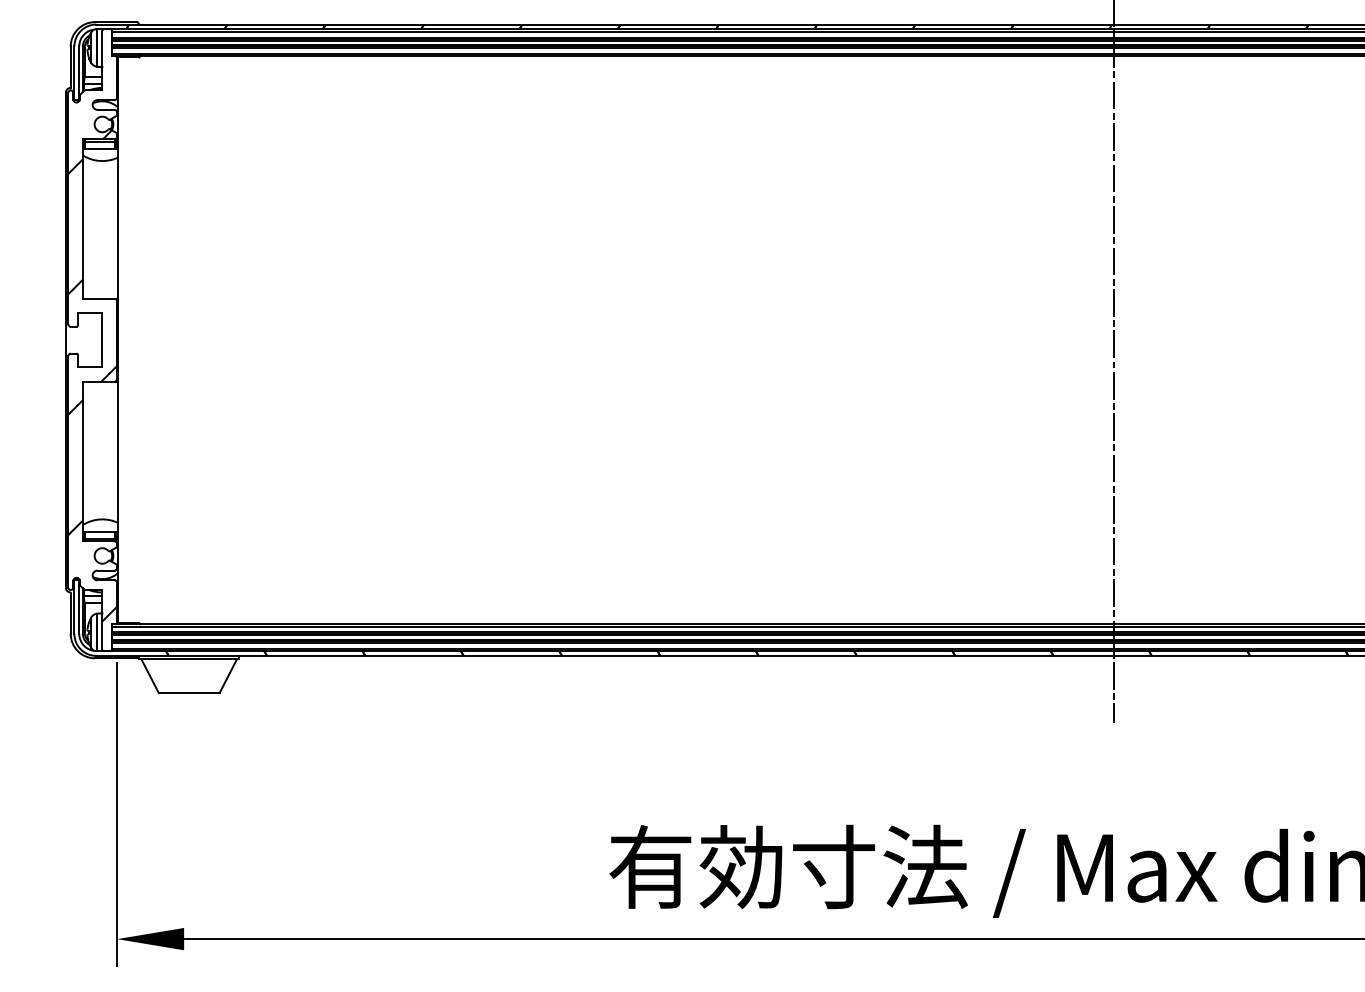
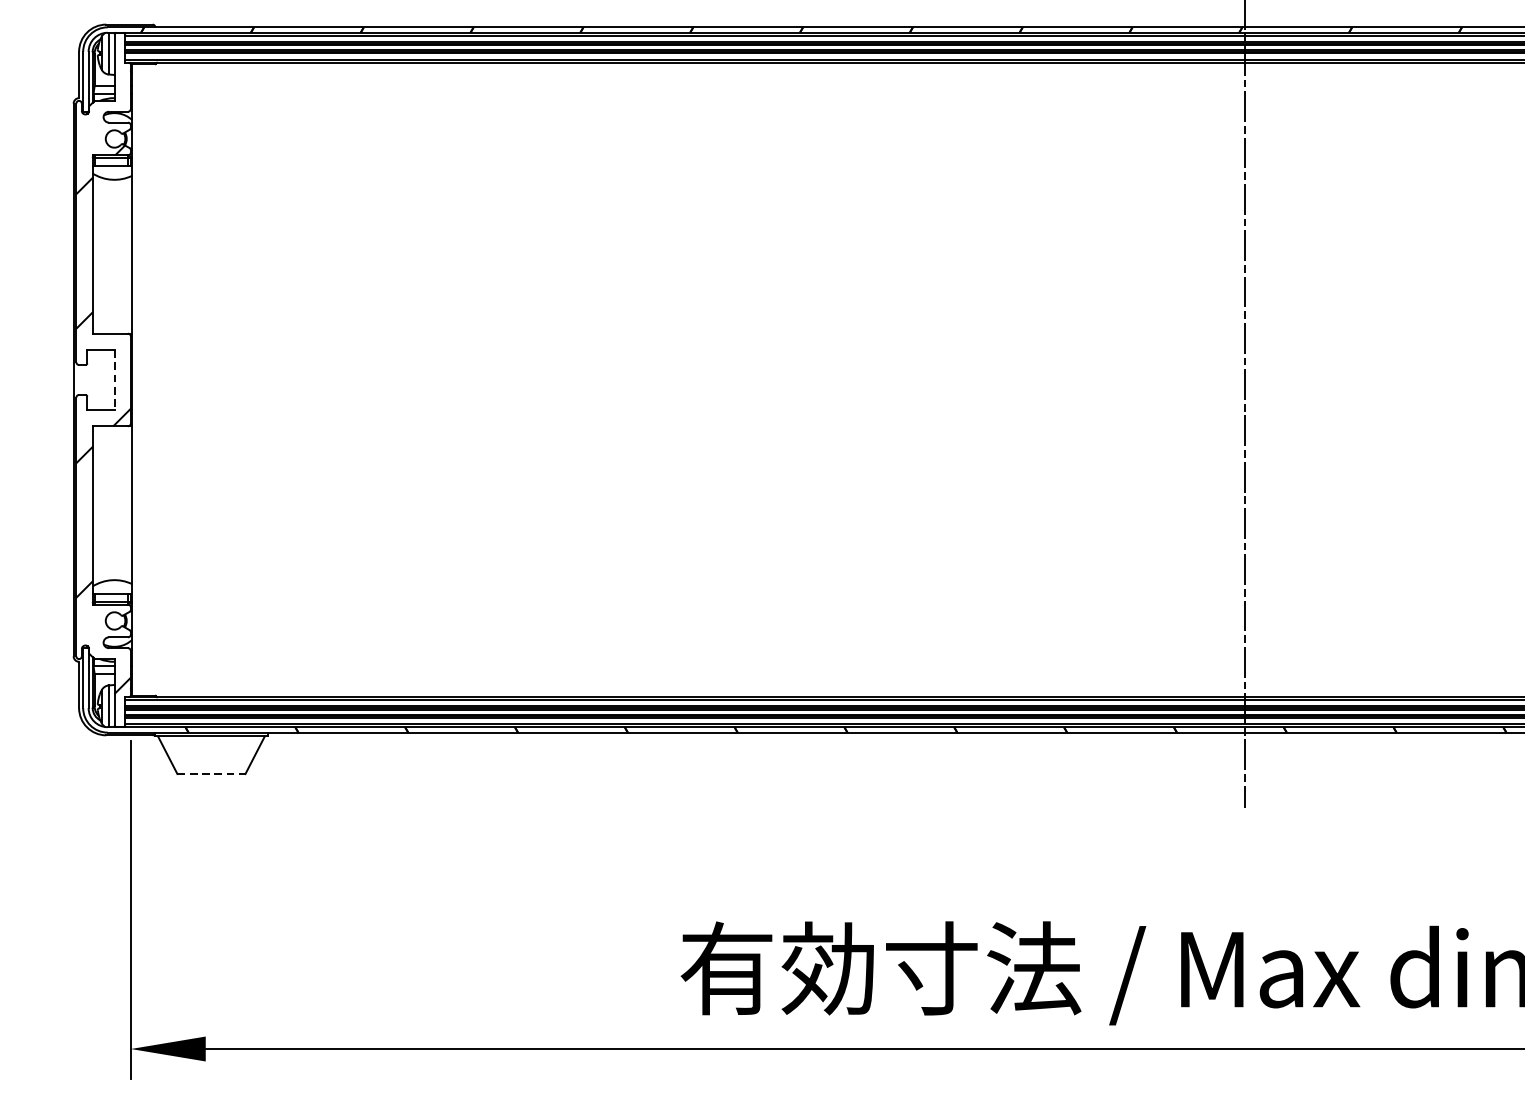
line: (102, 340) -> (114, 380), solid -> dashed
line: (189, 692) -> (211, 773), solid -> dashed

